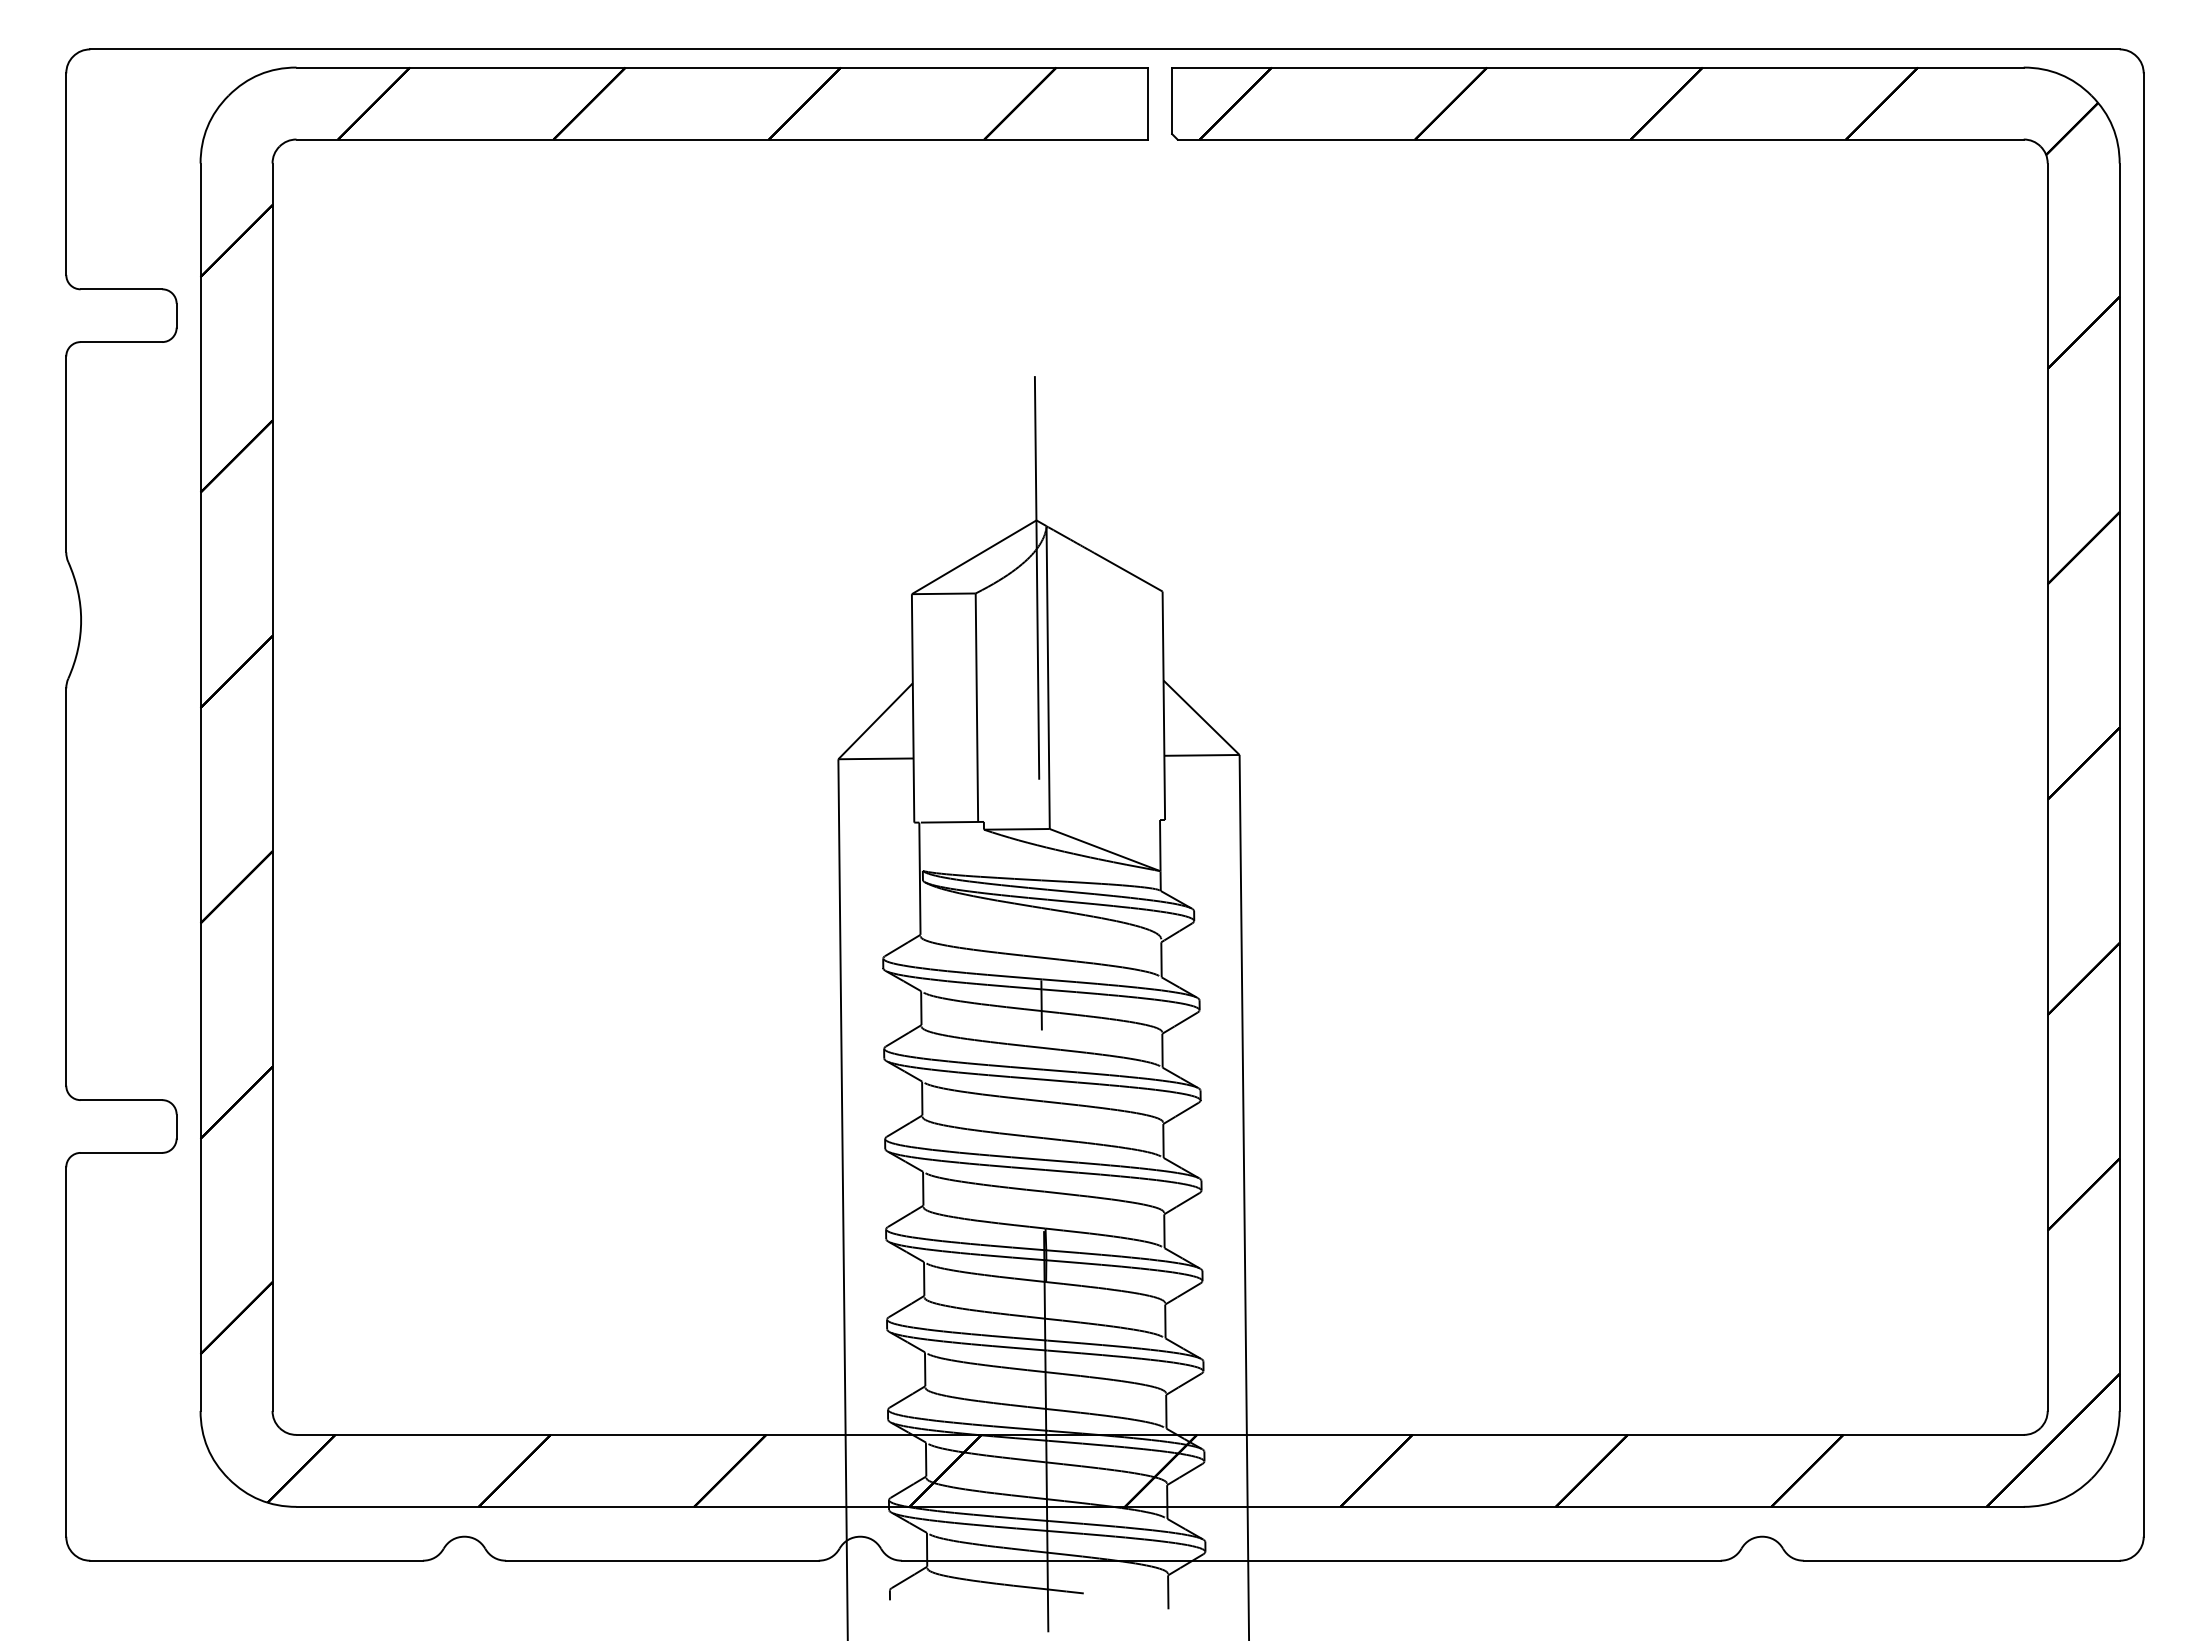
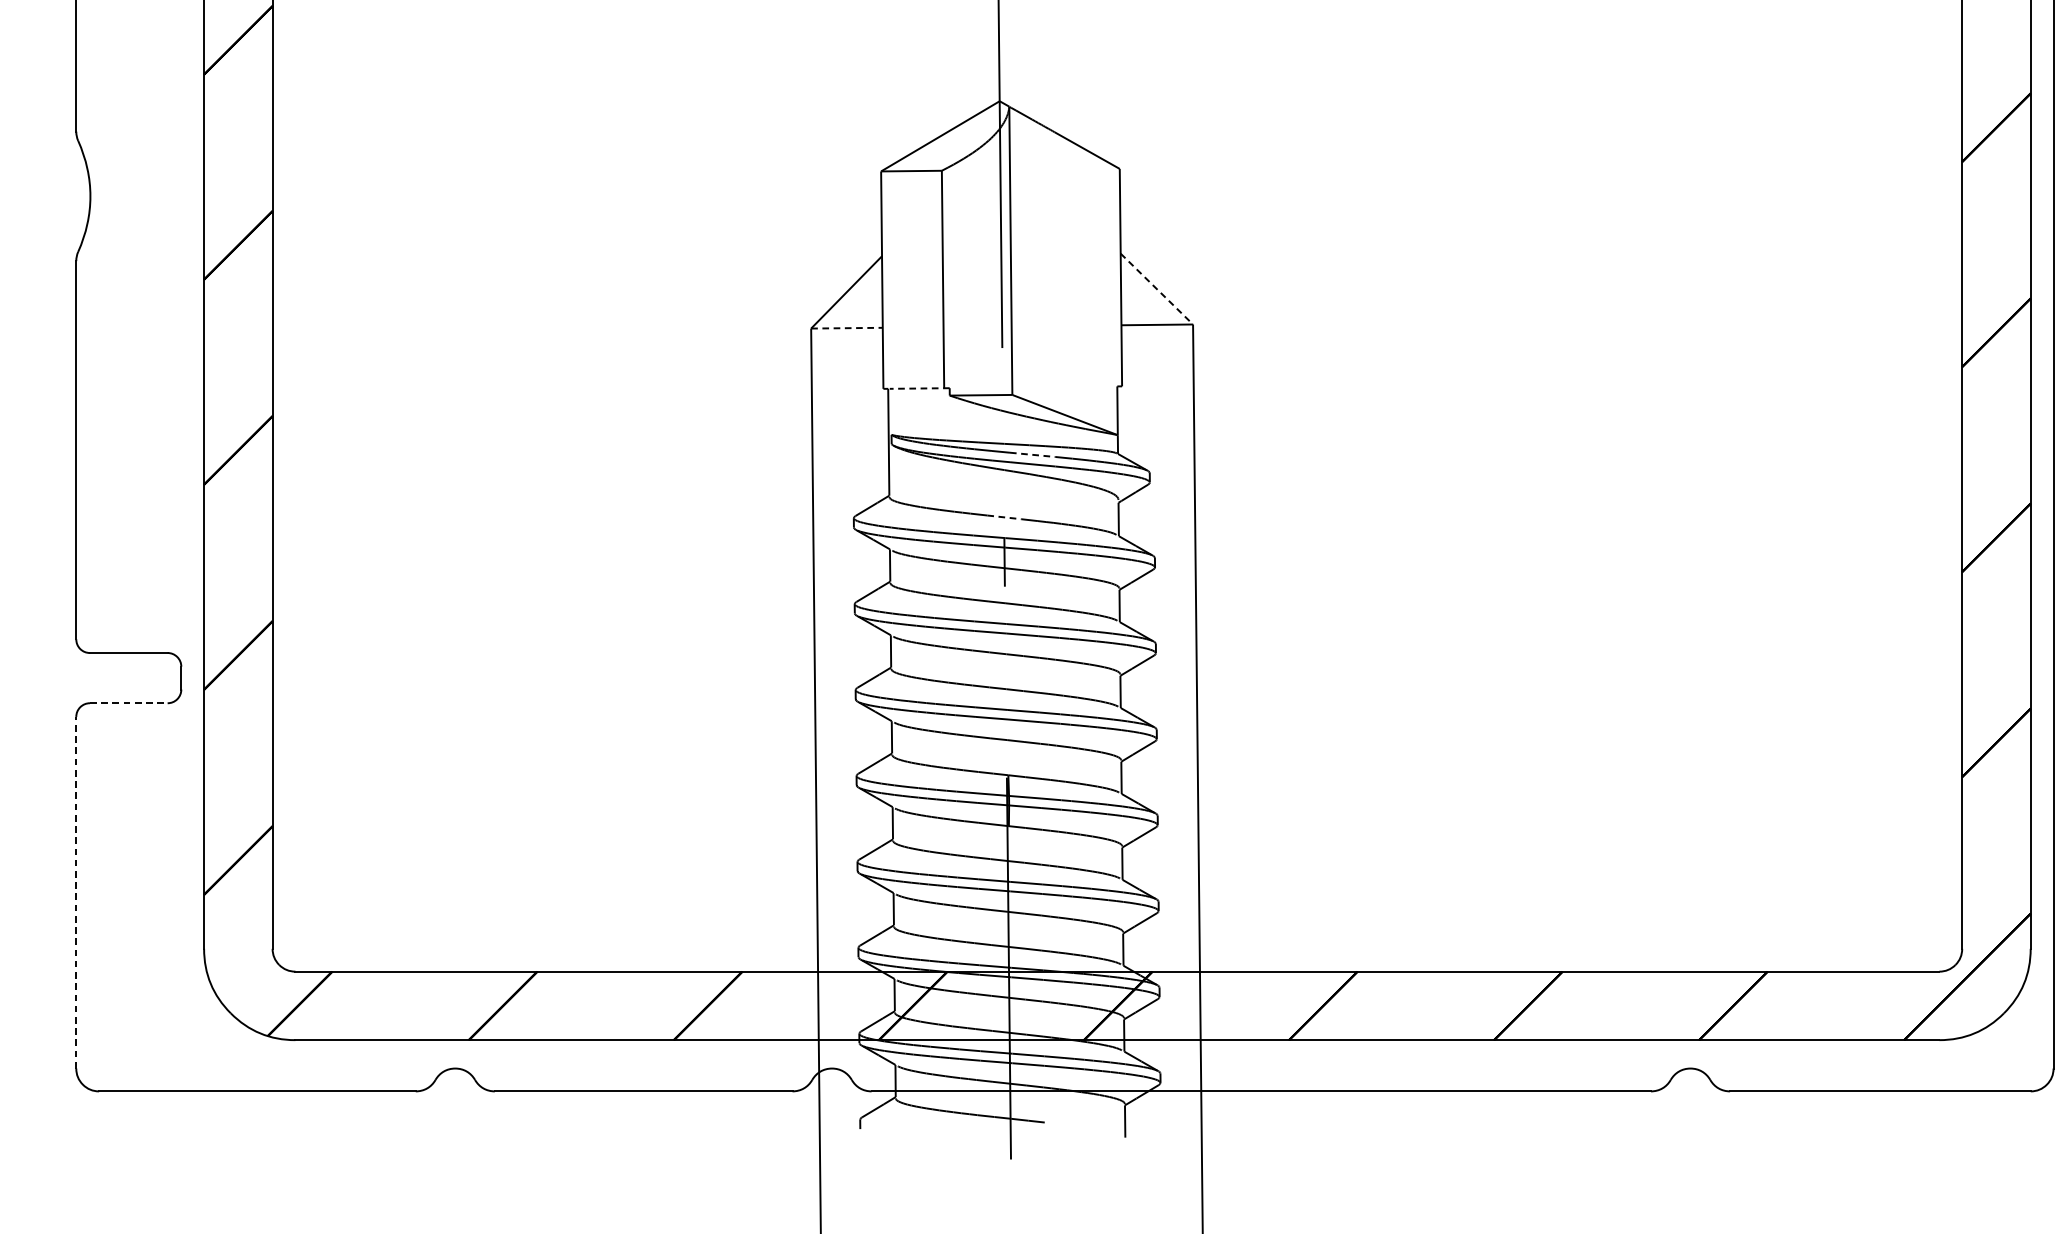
line: (1201, 718) -> (1156, 289), solid -> dashed
line: (876, 758) -> (847, 327), solid -> dashed
line: (951, 822) -> (918, 388), solid -> dashed
line: (1071, 891) -> (1033, 454), solid -> dashed
line: (1041, 957) -> (1004, 517), solid -> dashed
line: (121, 1152) -> (128, 702), solid -> dashed
line: (66, 1352) -> (76, 893), solid -> dashed

